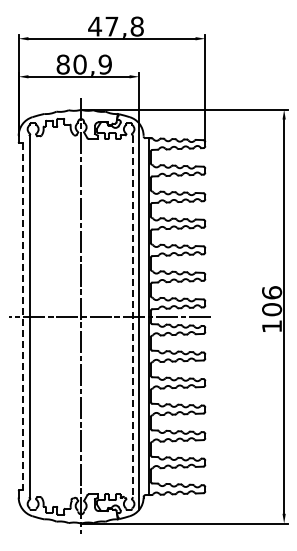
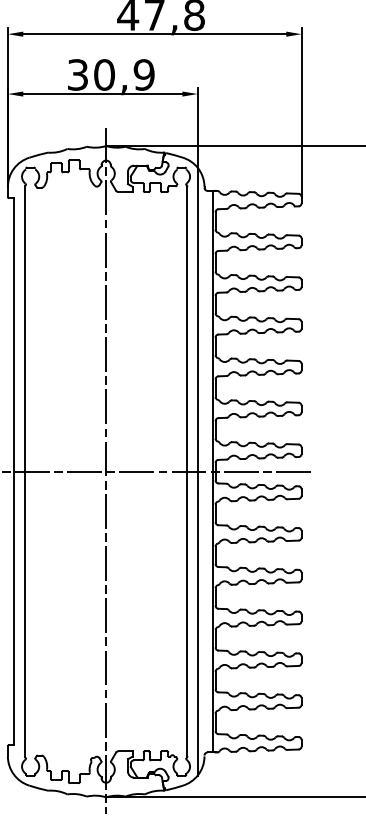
text: (62, 64) -> (76, 74), 80,9 -> 30,9
line: (22, 316) -> (13, 471), dashed -> solid
line: (132, 317) -> (187, 472), dashed -> solid

